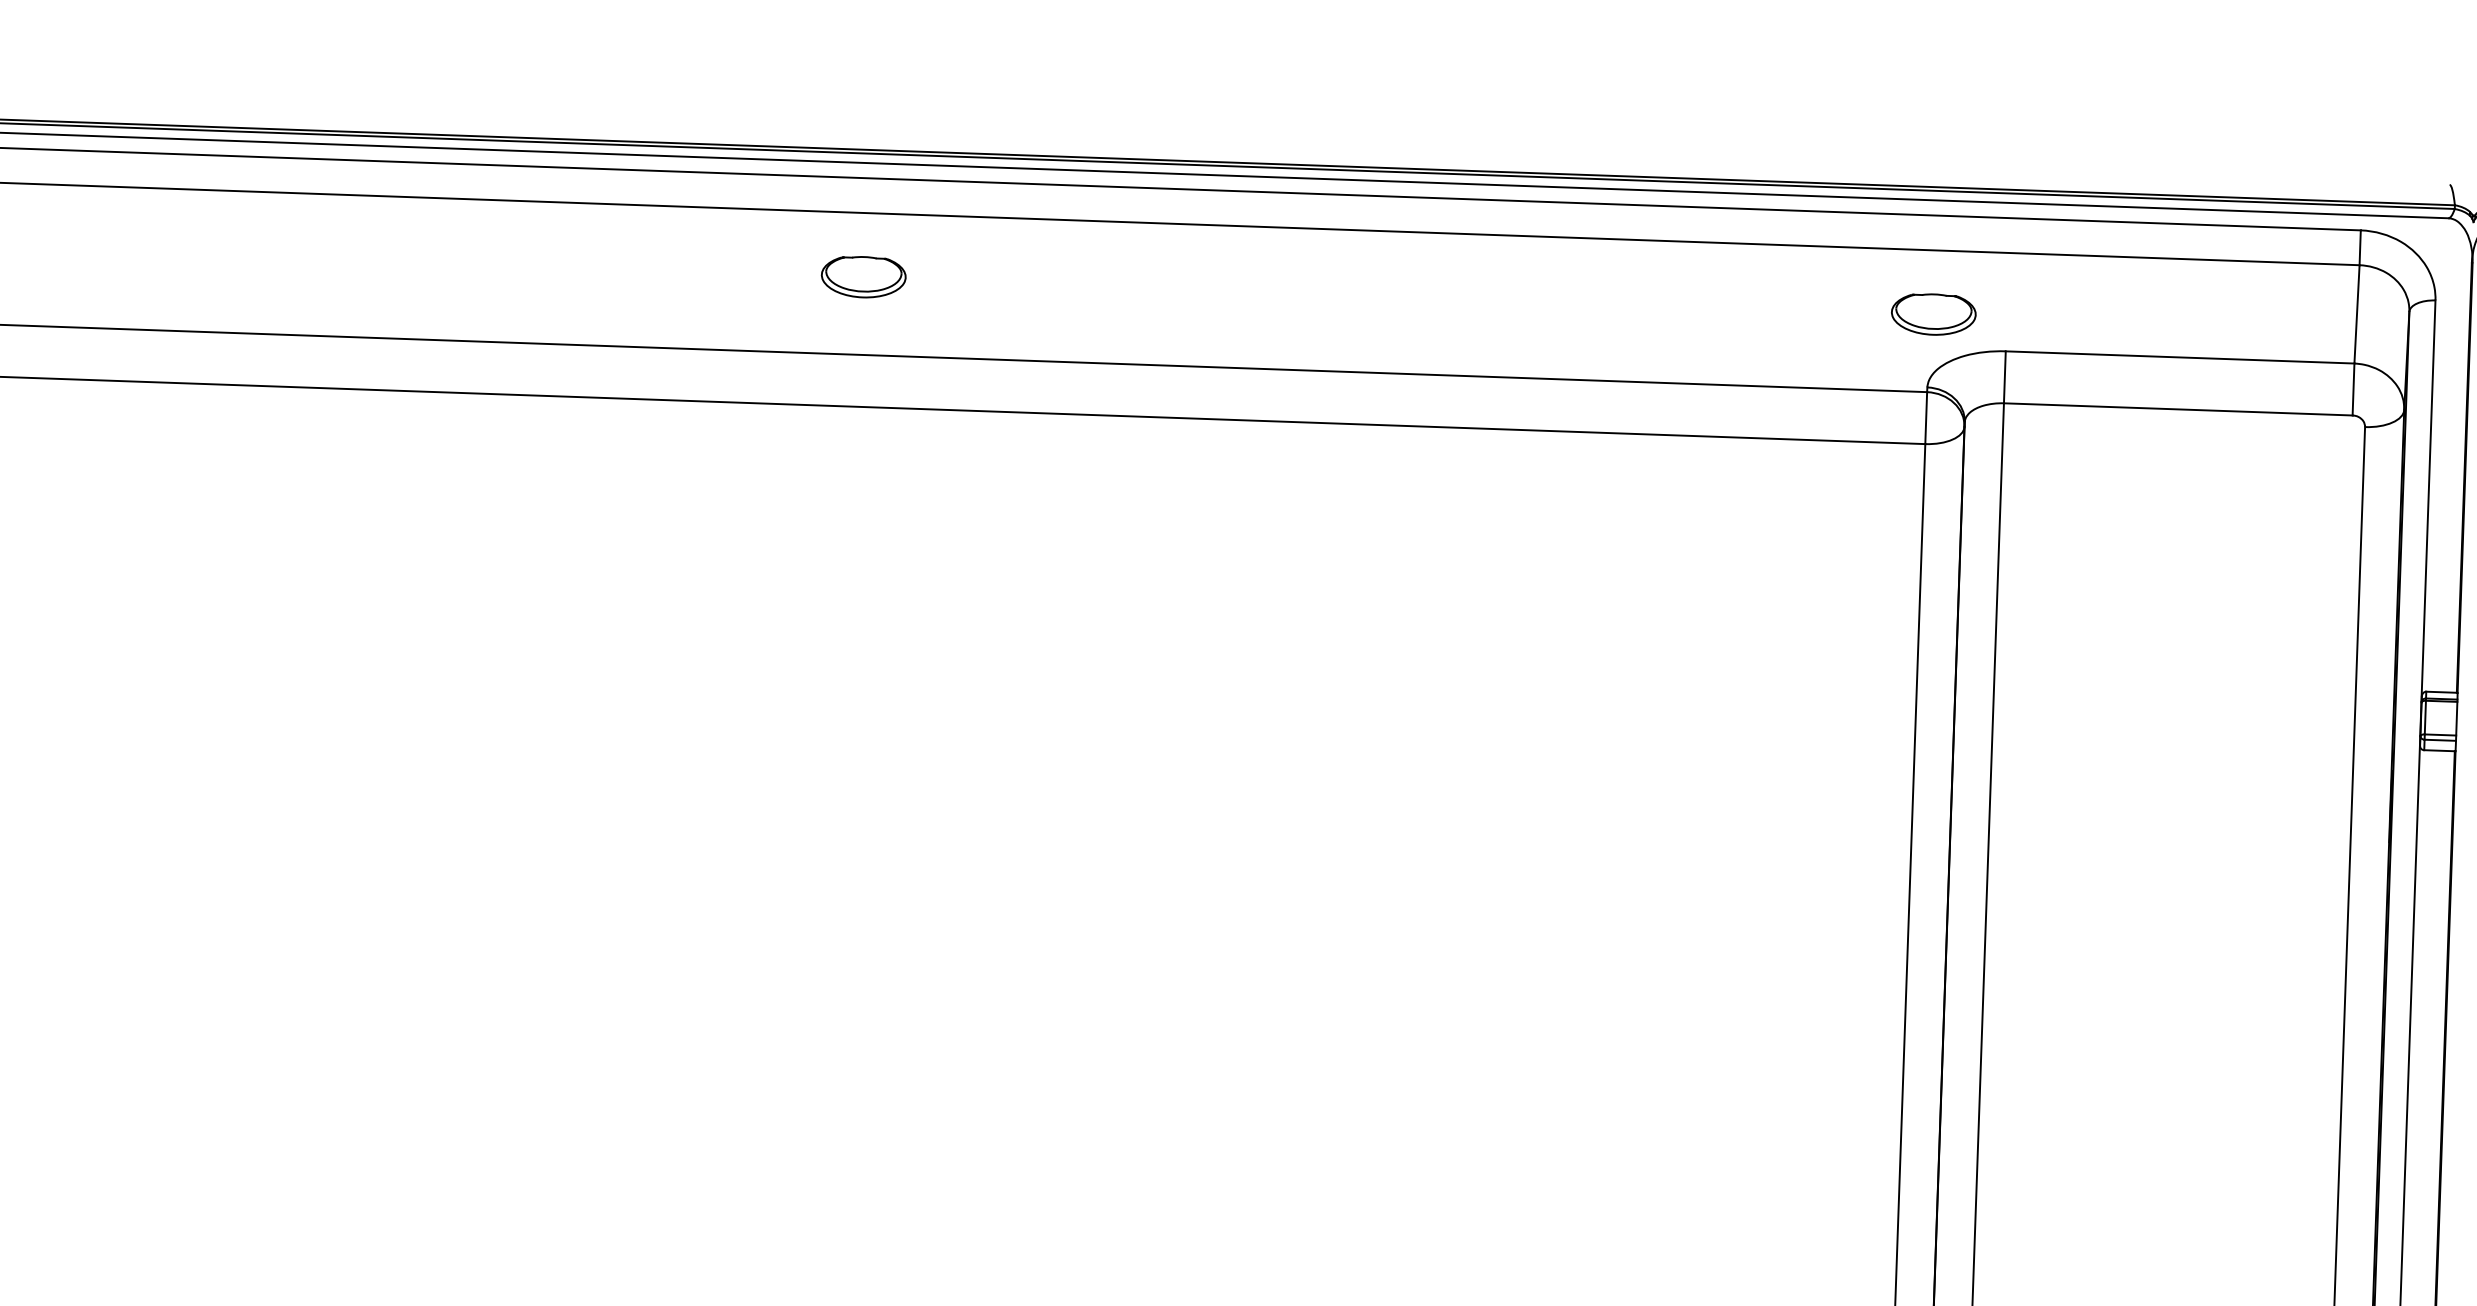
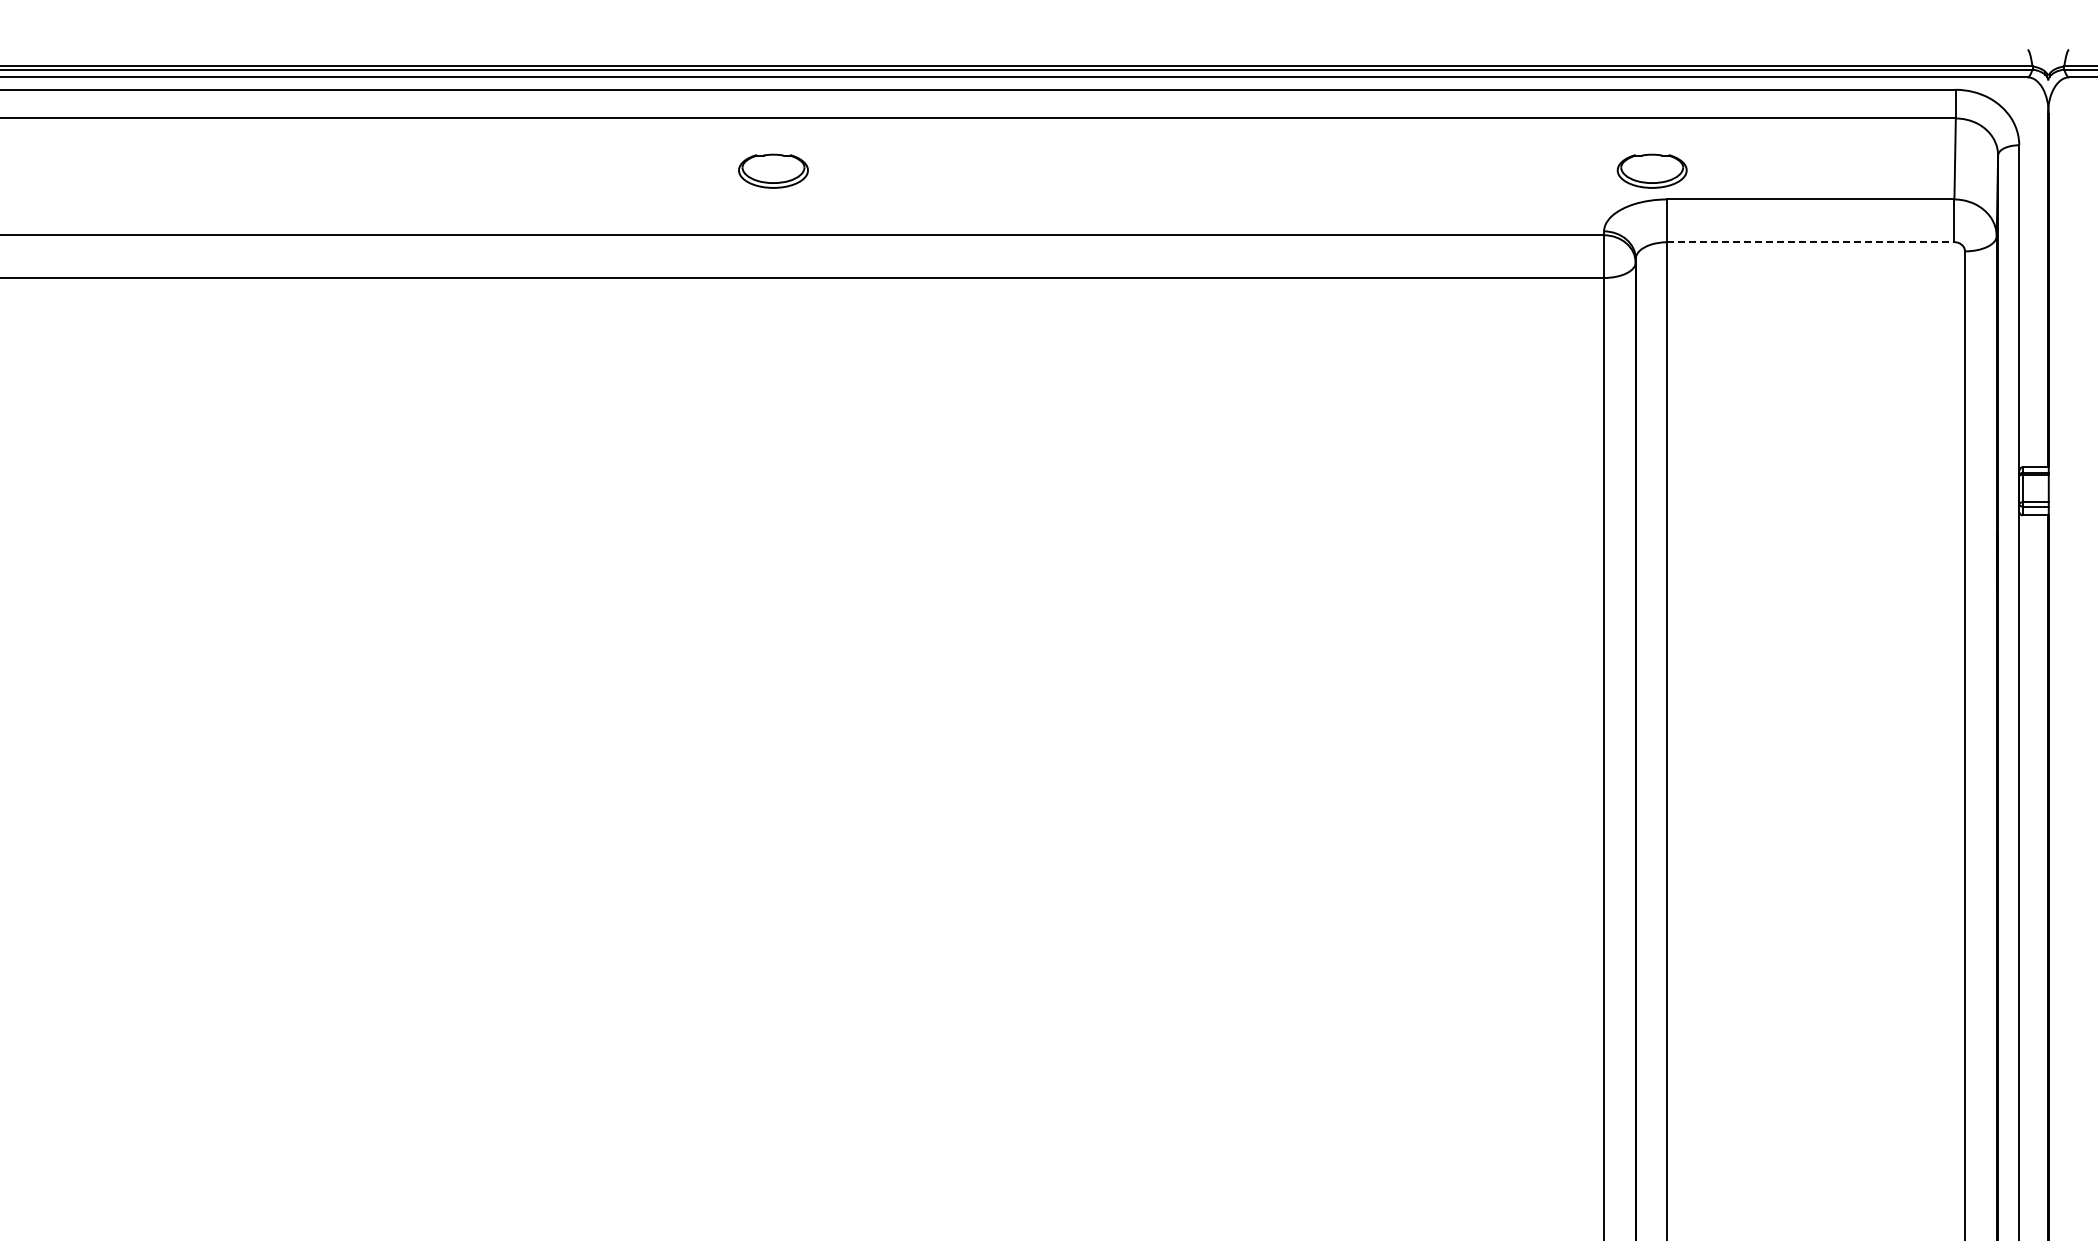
part: (863, 276) -> (773, 170), moved
part: (1932, 313) -> (1651, 170), moved
line: (2178, 409) -> (1811, 242), solid -> dashed

